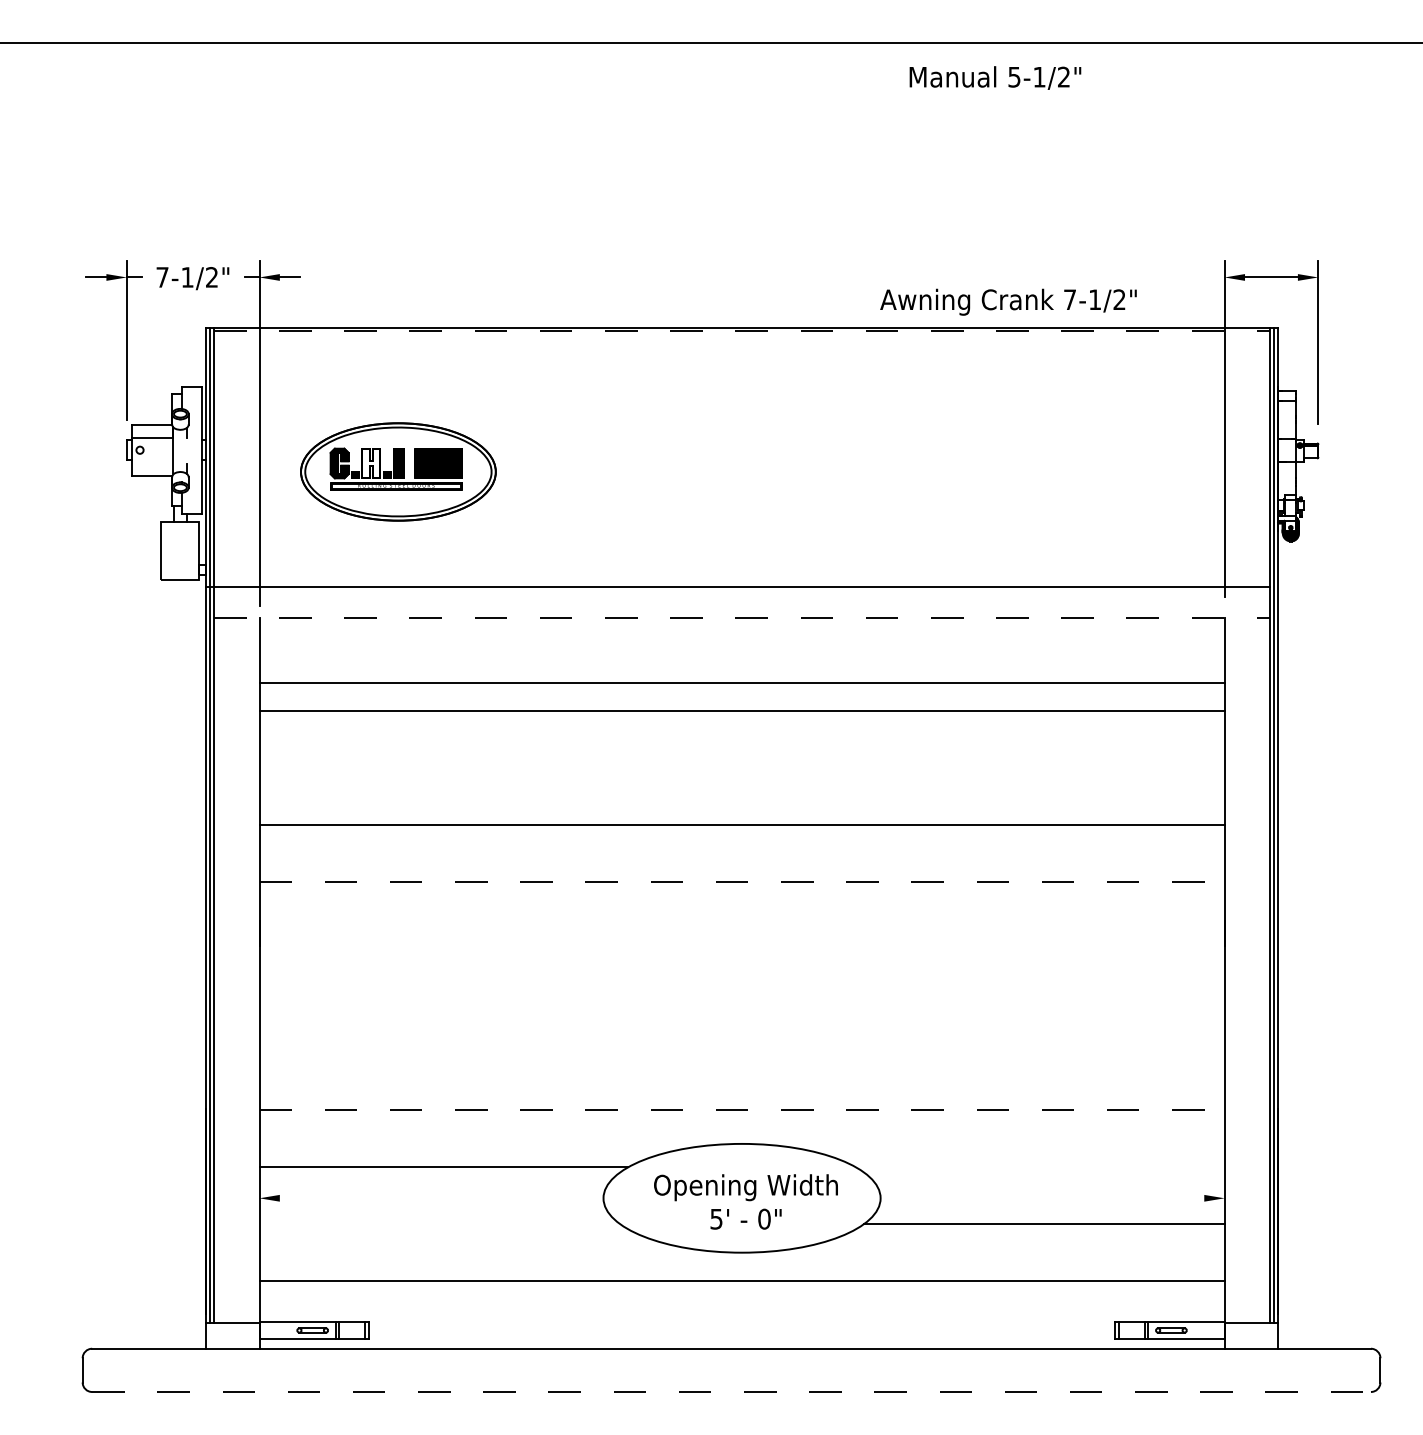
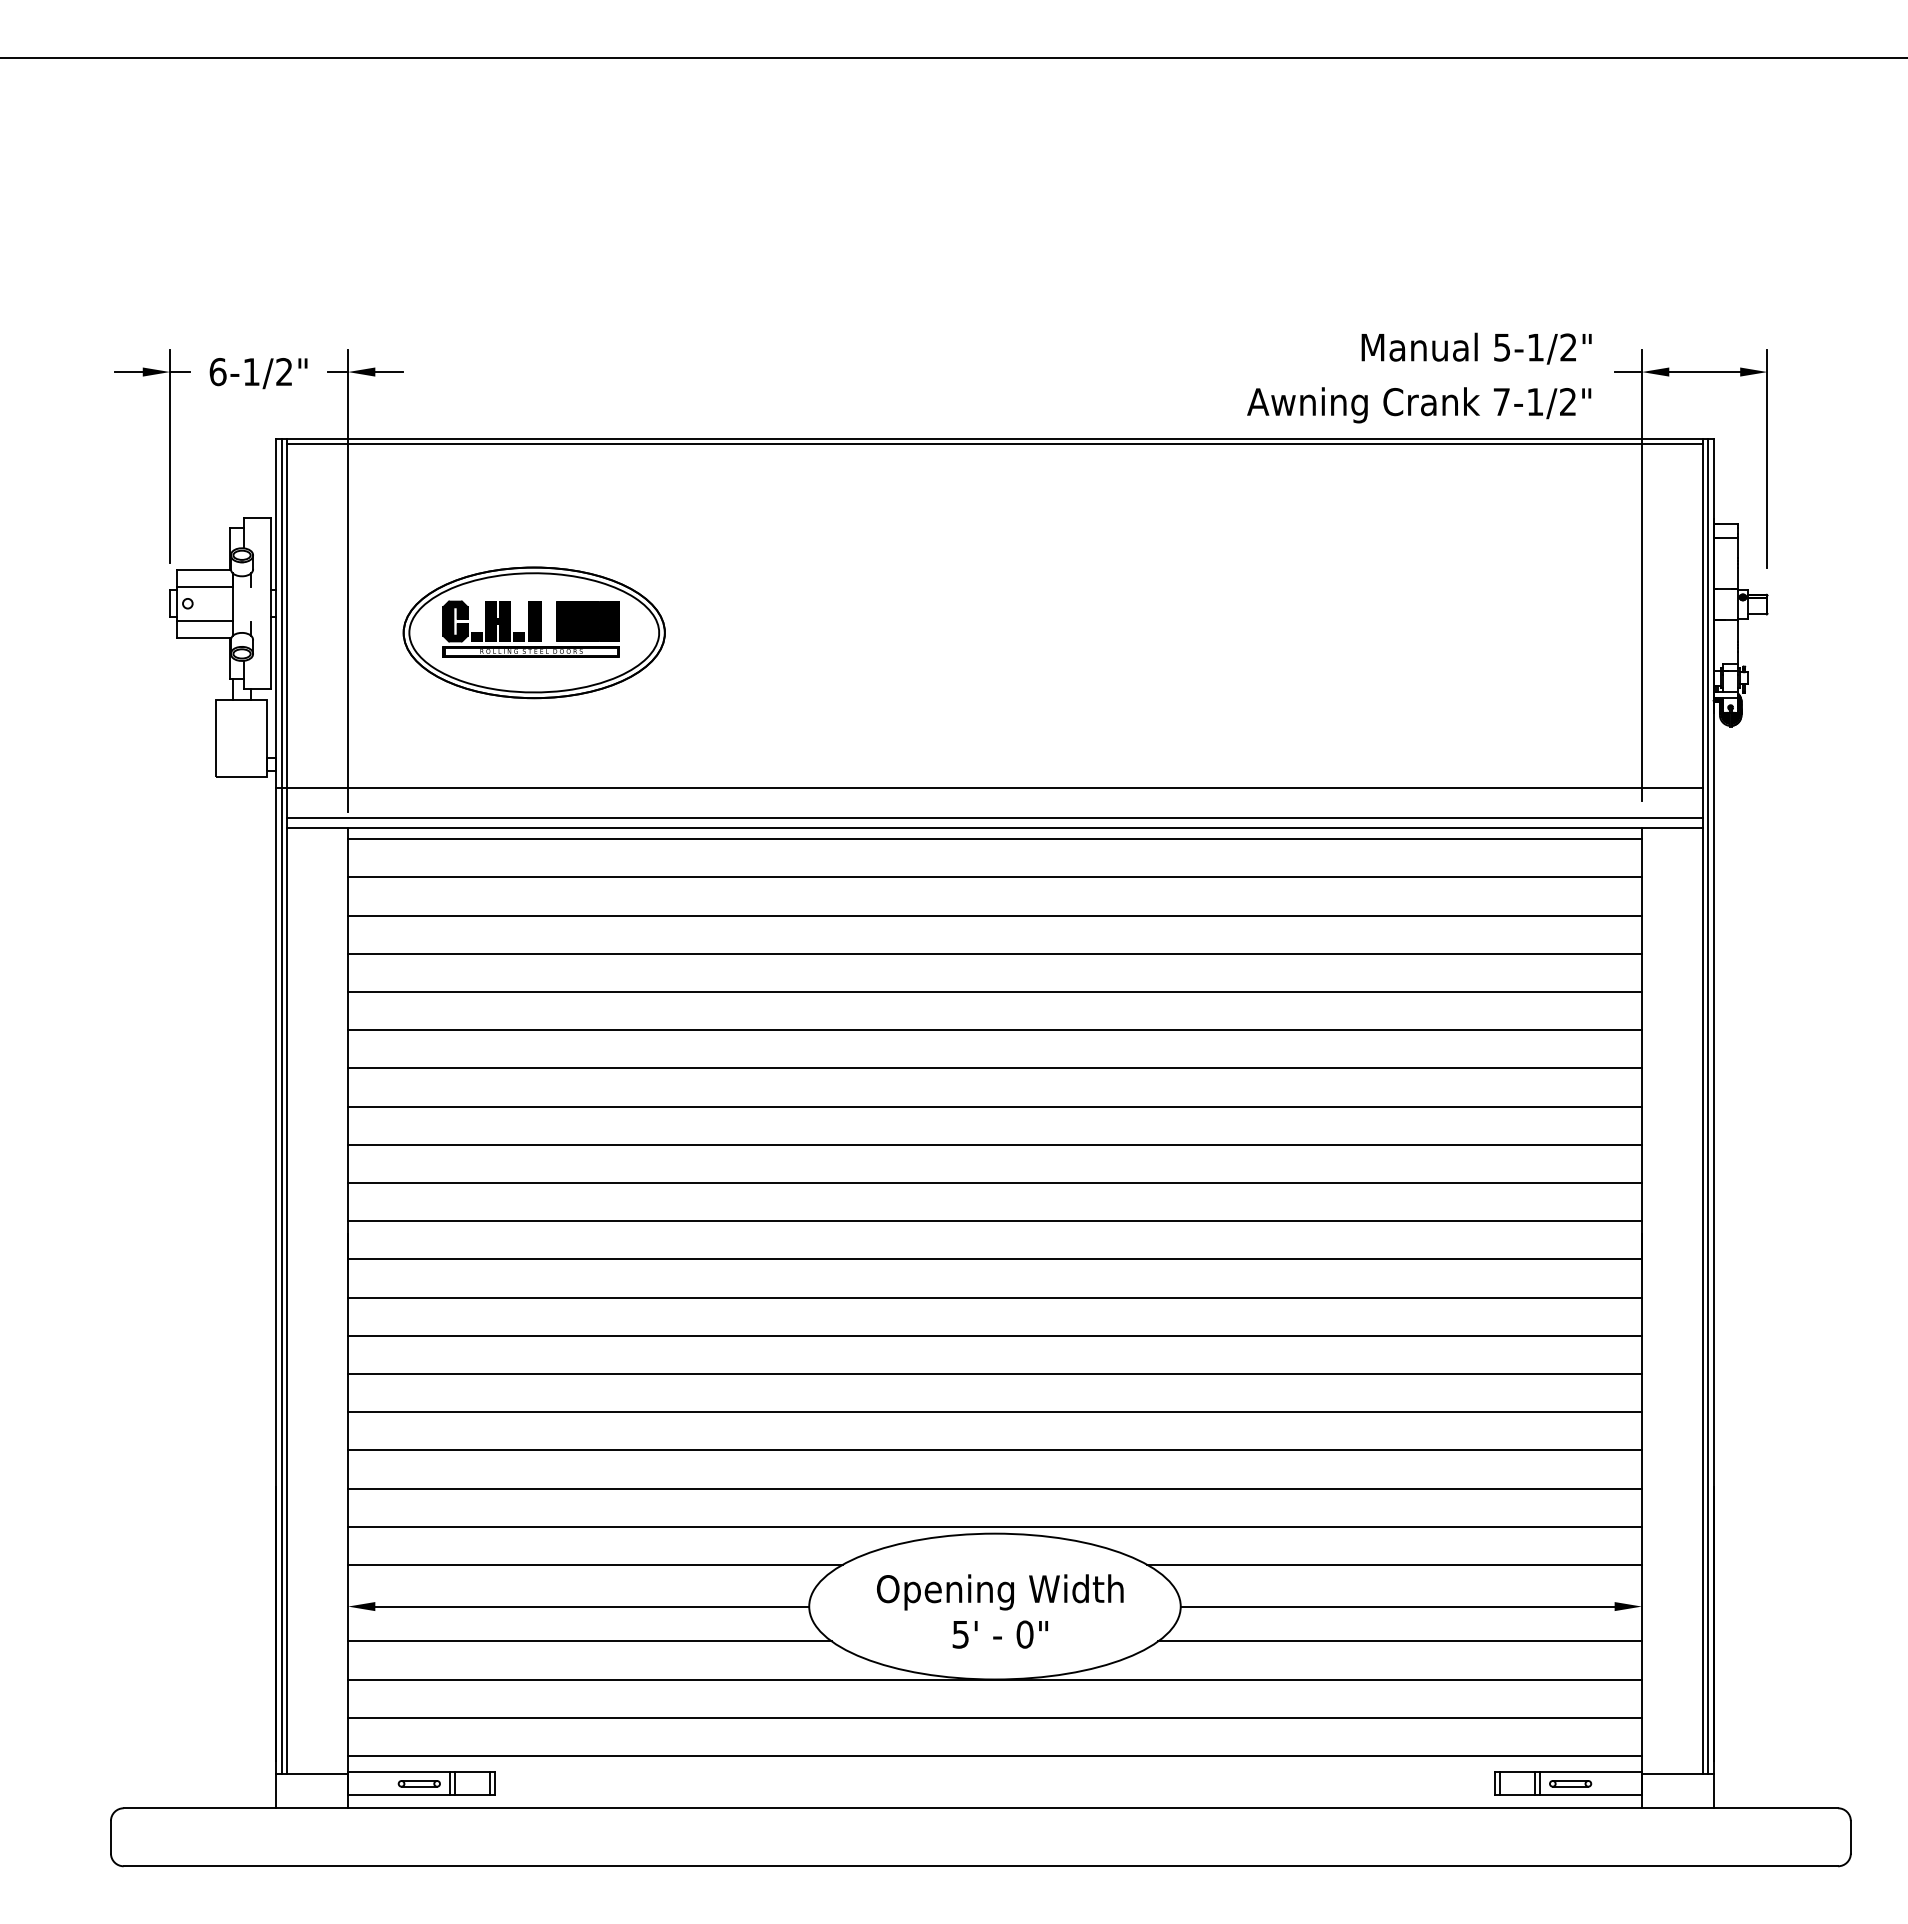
text: (995, 77) -> (1476, 348), moved
text: (162, 277) -> (217, 372), 7-1/2" -> 6-1/2"
line: (1213, 277) -> (1627, 372), added
text: (1008, 302) -> (1419, 405), moved
line: (742, 331) -> (995, 444), dashed -> solid
line: (152, 462) -> (204, 620), added
fill: (371, 463) -> (498, 621), added
line: (741, 610) -> (994, 818), added
line: (742, 617) -> (995, 828), dashed -> solid
line: (741, 626) -> (994, 839), added
line: (741, 654) -> (994, 877), added
line: (741, 740) -> (994, 992), added
line: (741, 768) -> (994, 1030), added
line: (741, 796) -> (994, 1068), added
line: (741, 853) -> (994, 1144), added
line: (741, 882) -> (994, 1183), dashed -> solid
line: (741, 911) -> (994, 1221), added
line: (741, 939) -> (994, 1259), added
line: (741, 967) -> (994, 1297), added
line: (741, 996) -> (994, 1335), added
line: (741, 1024) -> (994, 1373), added
line: (741, 1053) -> (994, 1412), added
line: (741, 1081) -> (994, 1450), added
line: (741, 1110) -> (994, 1488), dashed -> solid
line: (741, 1138) -> (994, 1526), added
line: (1040, 1166) -> (1394, 1564), added
line: (441, 1198) -> (592, 1606), added
line: (1042, 1198) -> (1397, 1606), added
line: (439, 1224) -> (589, 1641), added
line: (741, 1252) -> (994, 1679), added
line: (741, 1309) -> (994, 1755), added
line: (732, 1392) -> (981, 1866), dashed -> solid

